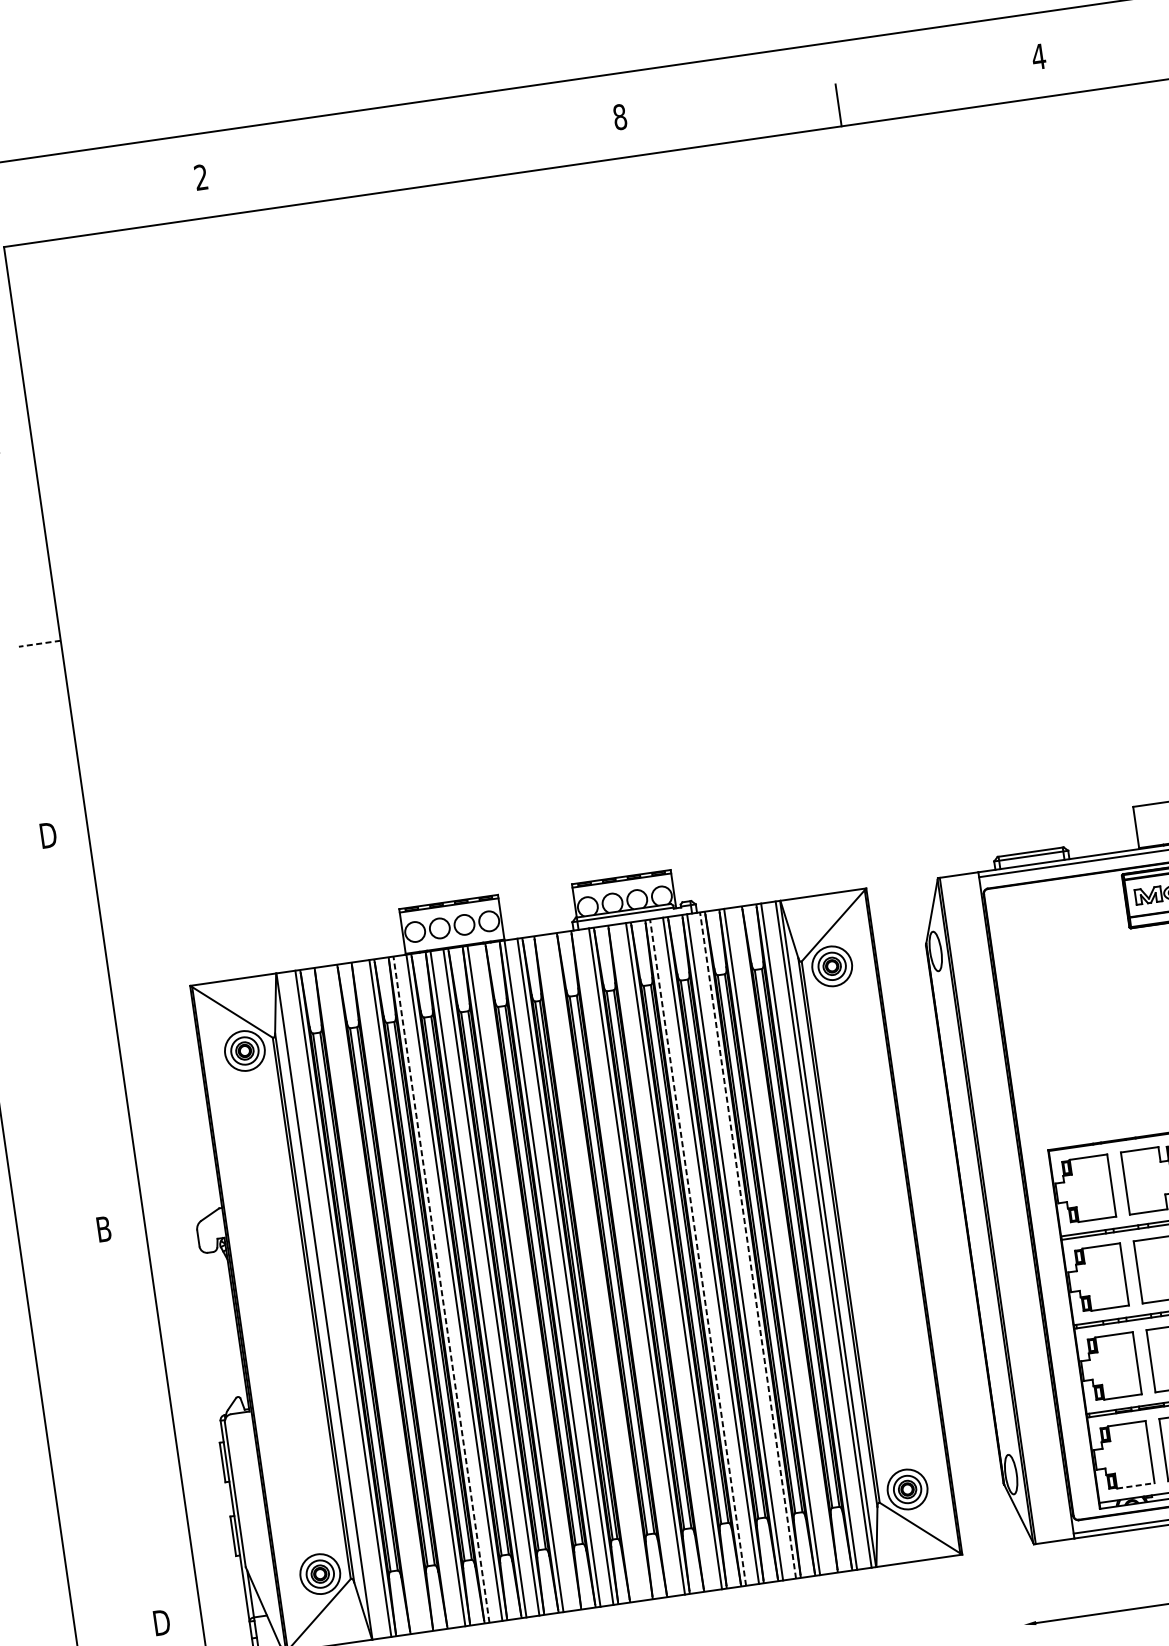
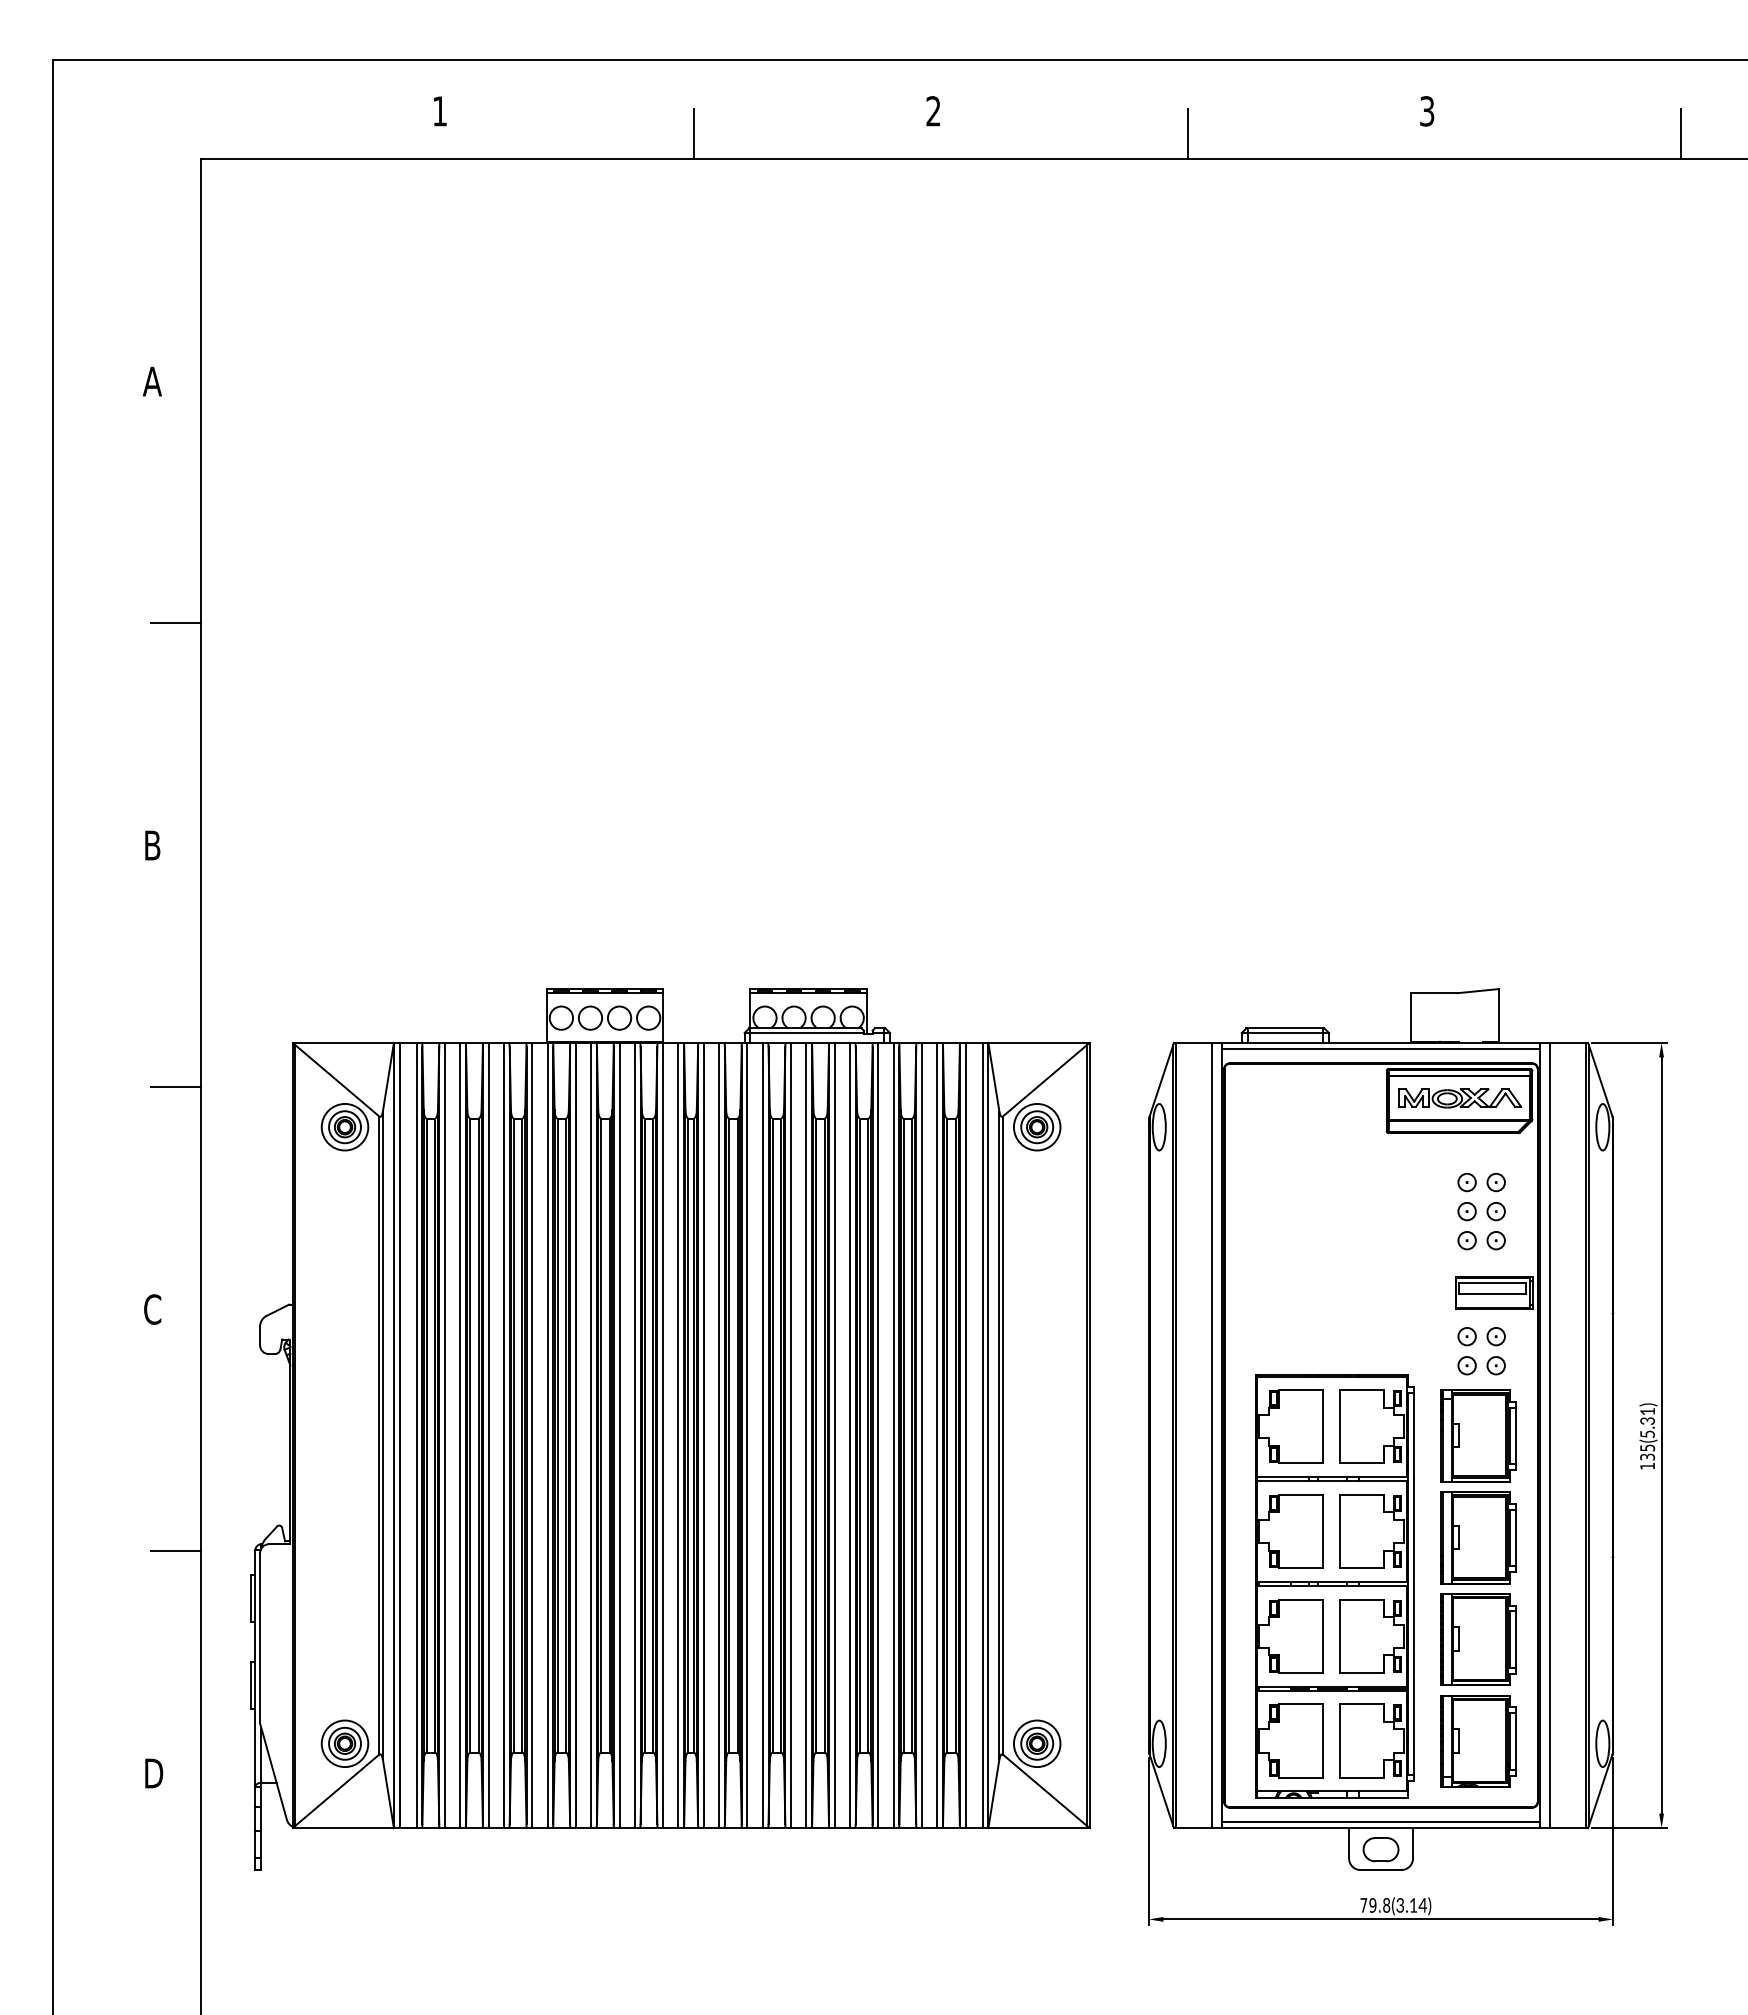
text: (1038, 57) -> (1426, 111), 4 -> 3
text: (620, 117) -> (933, 111), 8 -> 2
line: (419, 165) -> (694, 133), added
text: (200, 177) -> (439, 111), 2 -> 1
line: (39, 643) -> (175, 622), dashed -> solid
text: (49, 835) -> (155, 845), D -> B
line: (96, 1037) -> (175, 1086), added
line: (1017, 1206) -> (1211, 1435), added
text: (103, 1229) -> (152, 1309), B -> C
line: (785, 1240) -> (937, 1435), added
line: (747, 1245) -> (893, 1435), dashed -> solid
line: (697, 1252) -> (834, 1435), dashed -> solid
line: (661, 1257) -> (791, 1435), added
line: (624, 1263) -> (747, 1435), added
line: (600, 1266) -> (719, 1435), added
line: (586, 1268) -> (703, 1435), added
line: (528, 1277) -> (634, 1435), added
line: (441, 1289) -> (532, 1435), dashed -> solid
line: (404, 1295) -> (488, 1435), added
line: (380, 1298) -> (460, 1435), added
line: (367, 1300) -> (445, 1435), added
line: (328, 1305) -> (399, 1435), added
line: (152, 1430) -> (175, 1550), added
line: (1135, 1485) -> (1301, 1777), dashed -> solid
line: (1013, 1558) -> (1148, 1841), added

